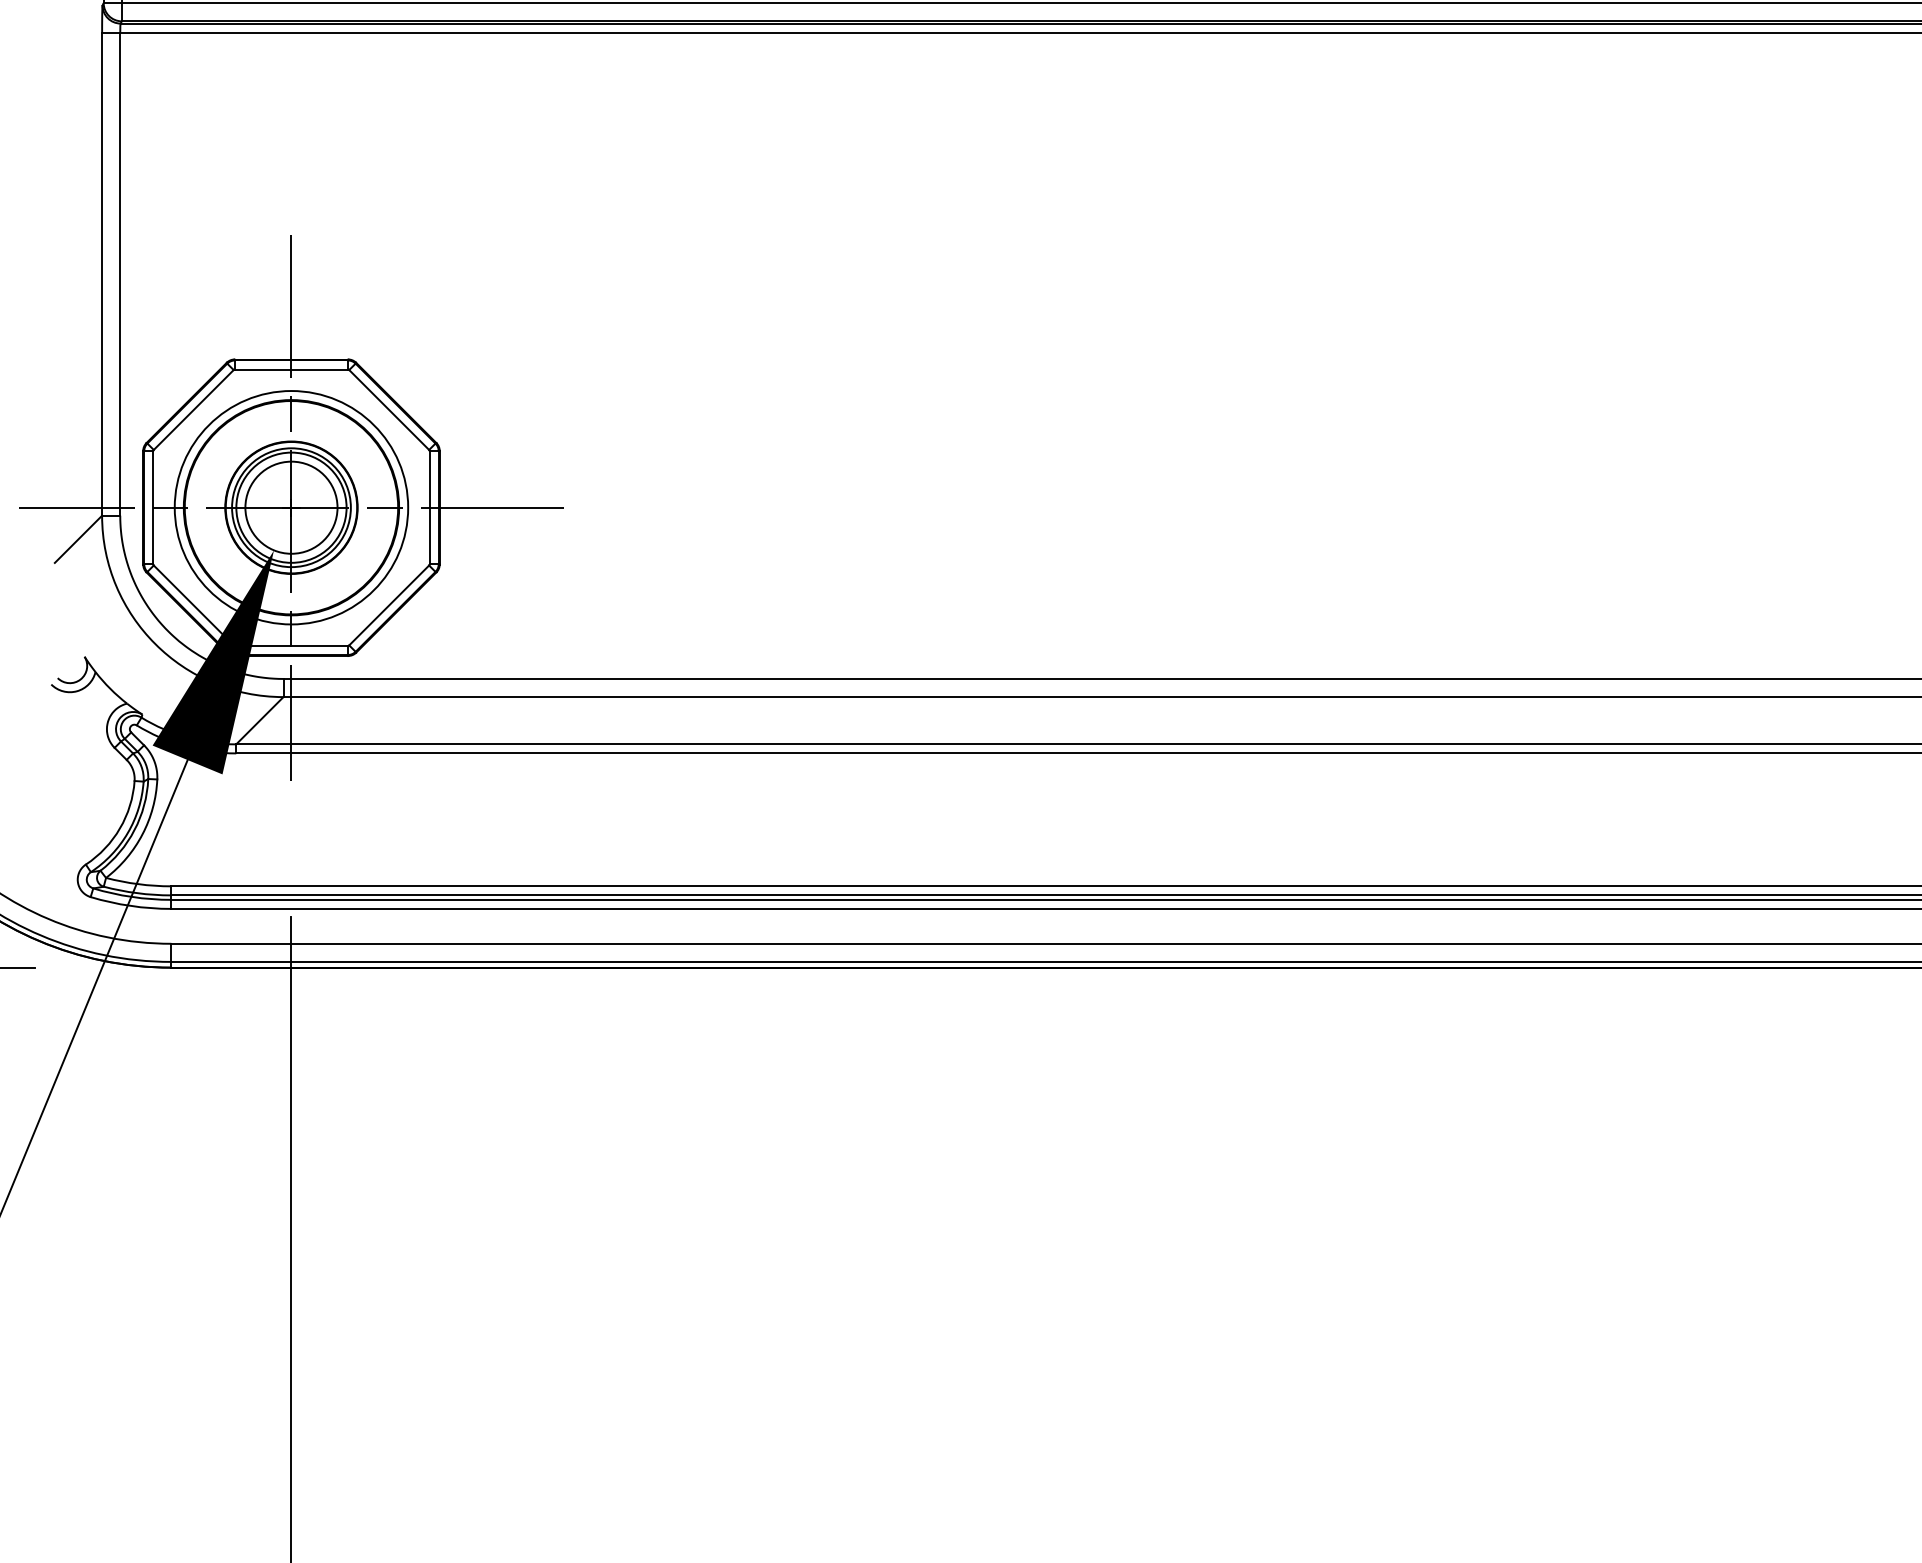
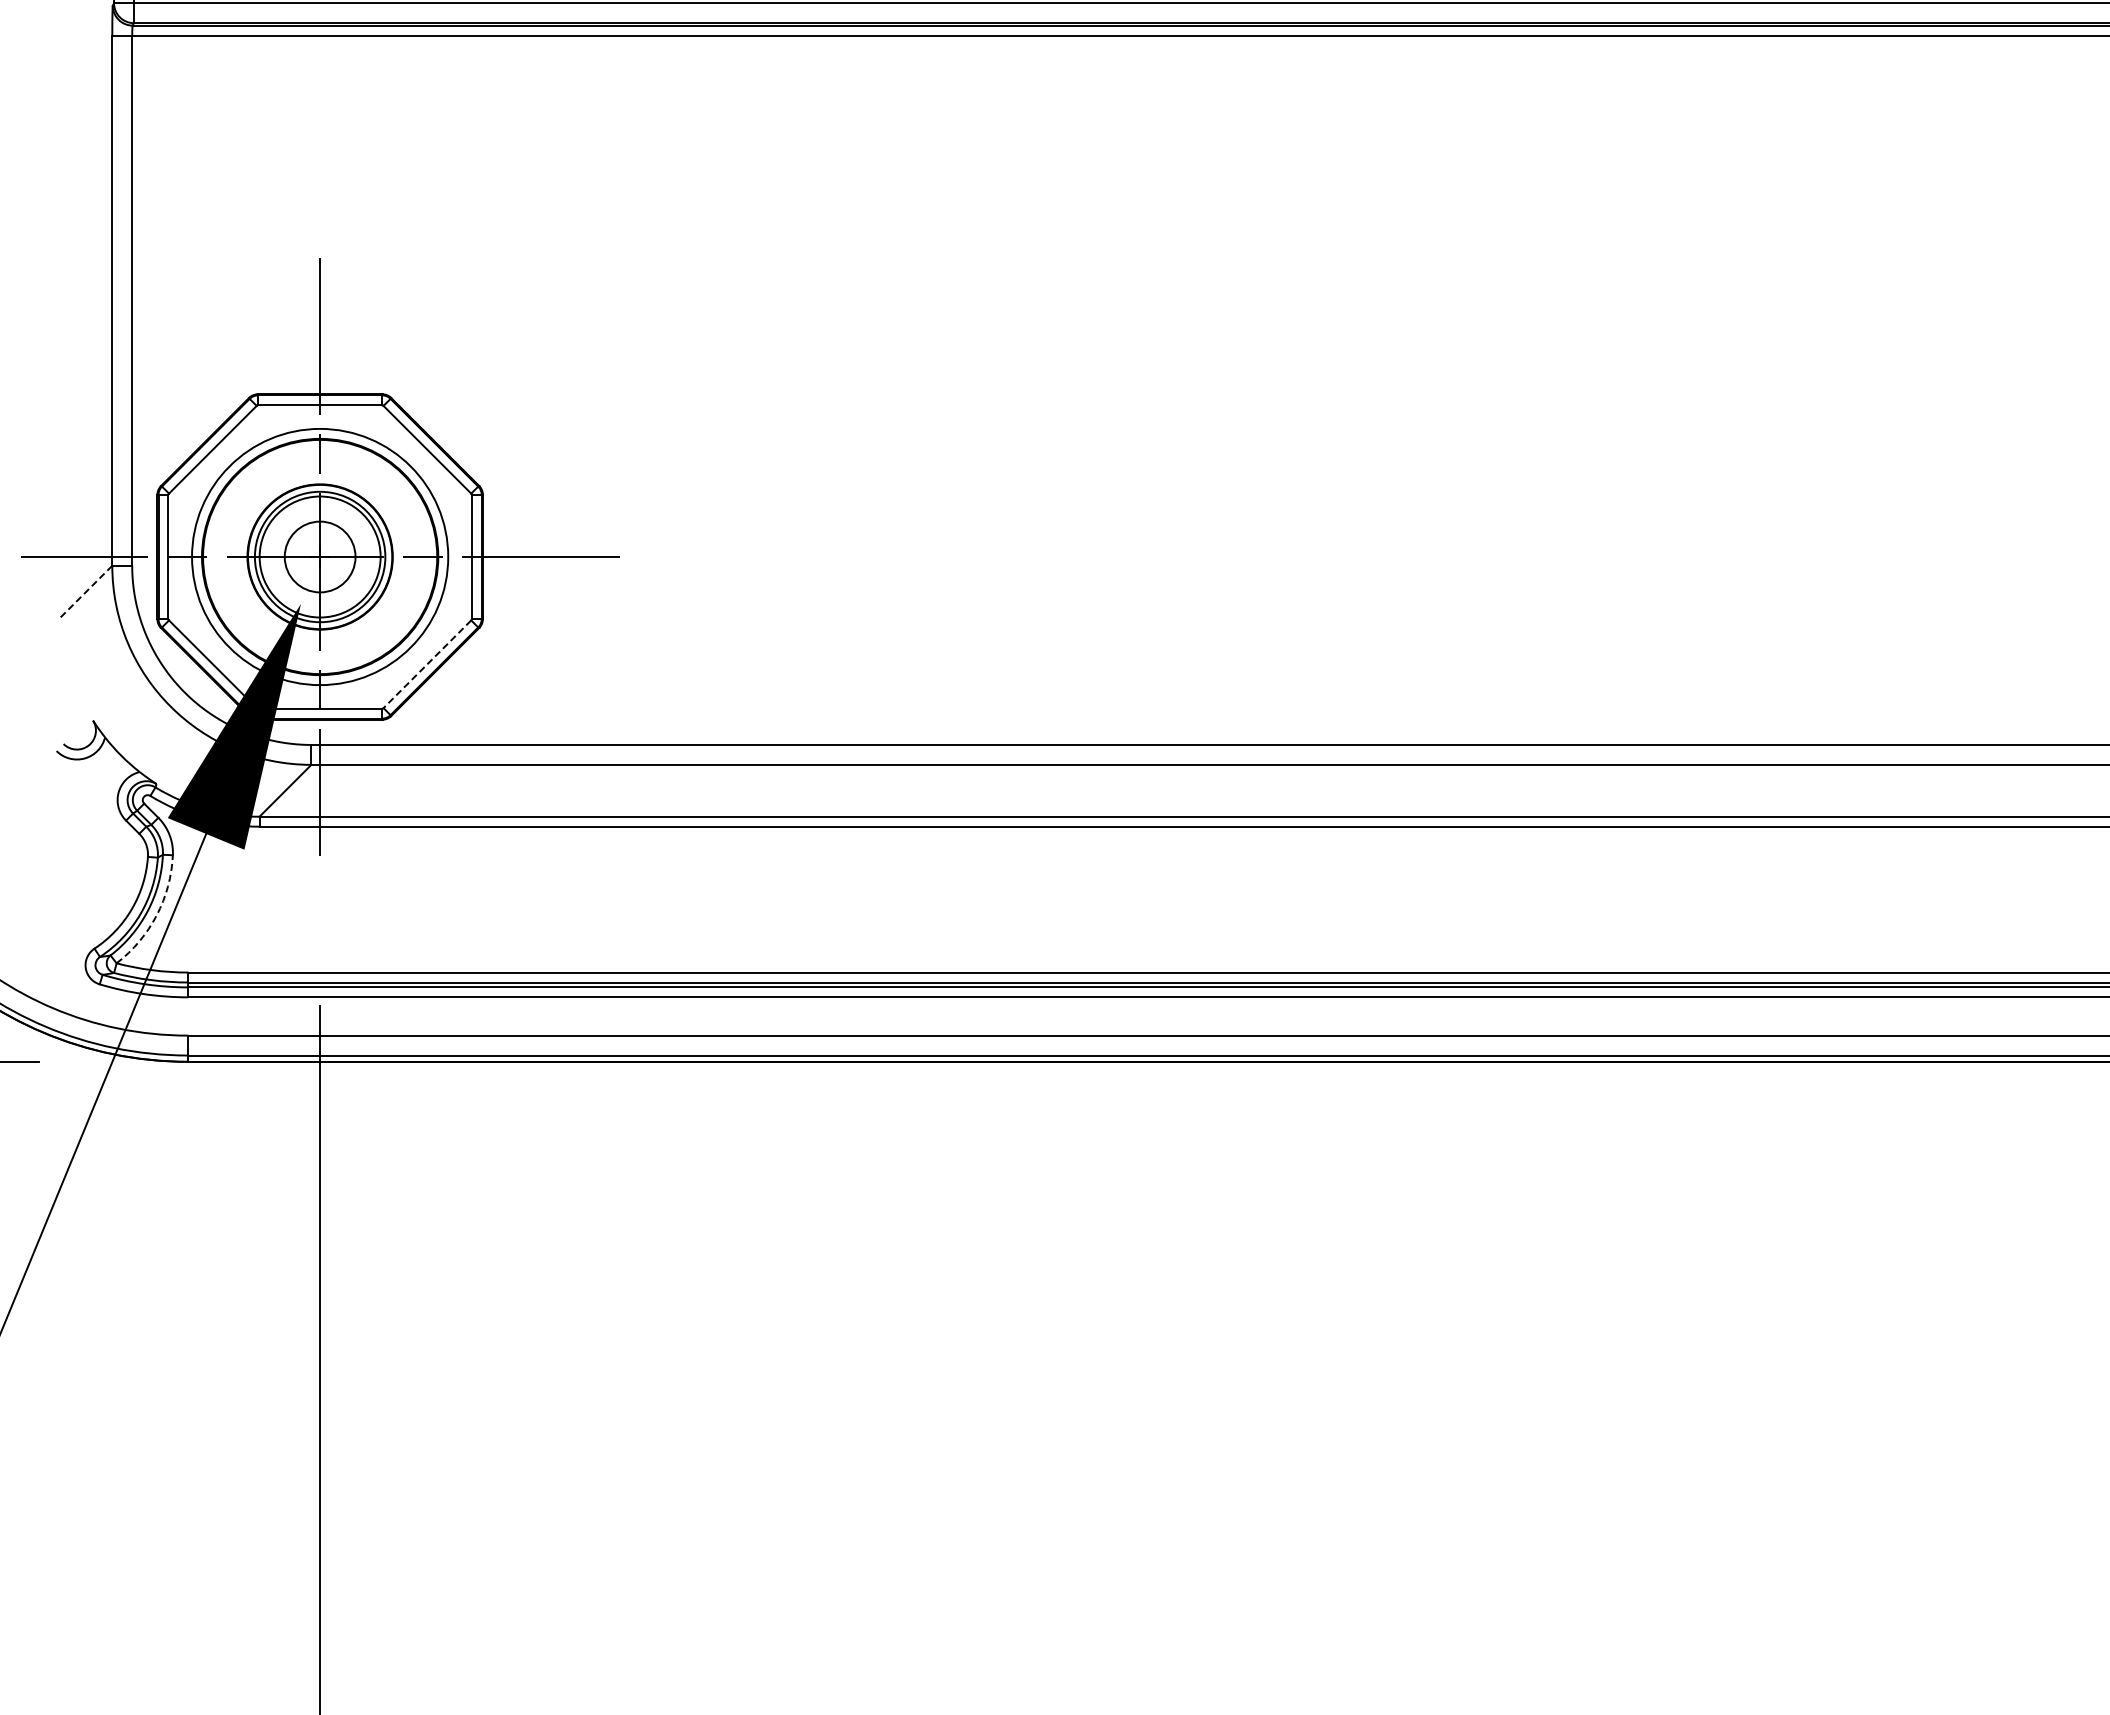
circle: (290, 507) -> (319, 556), size x0.7
line: (78, 539) -> (86, 591), solid -> dashed
line: (389, 605) -> (427, 664), solid -> dashed
arc: (142, 834) -> (156, 915), solid -> dashed

